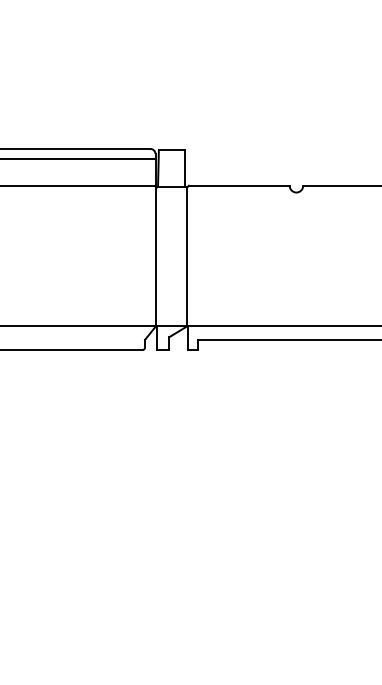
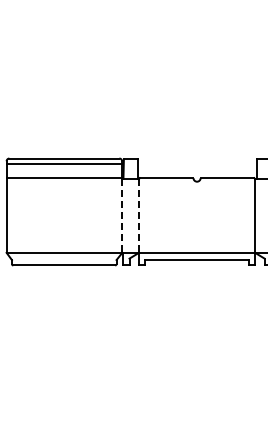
line: (188, 256) -> (139, 215), solid -> dashed
line: (156, 257) -> (122, 216), solid -> dashed

